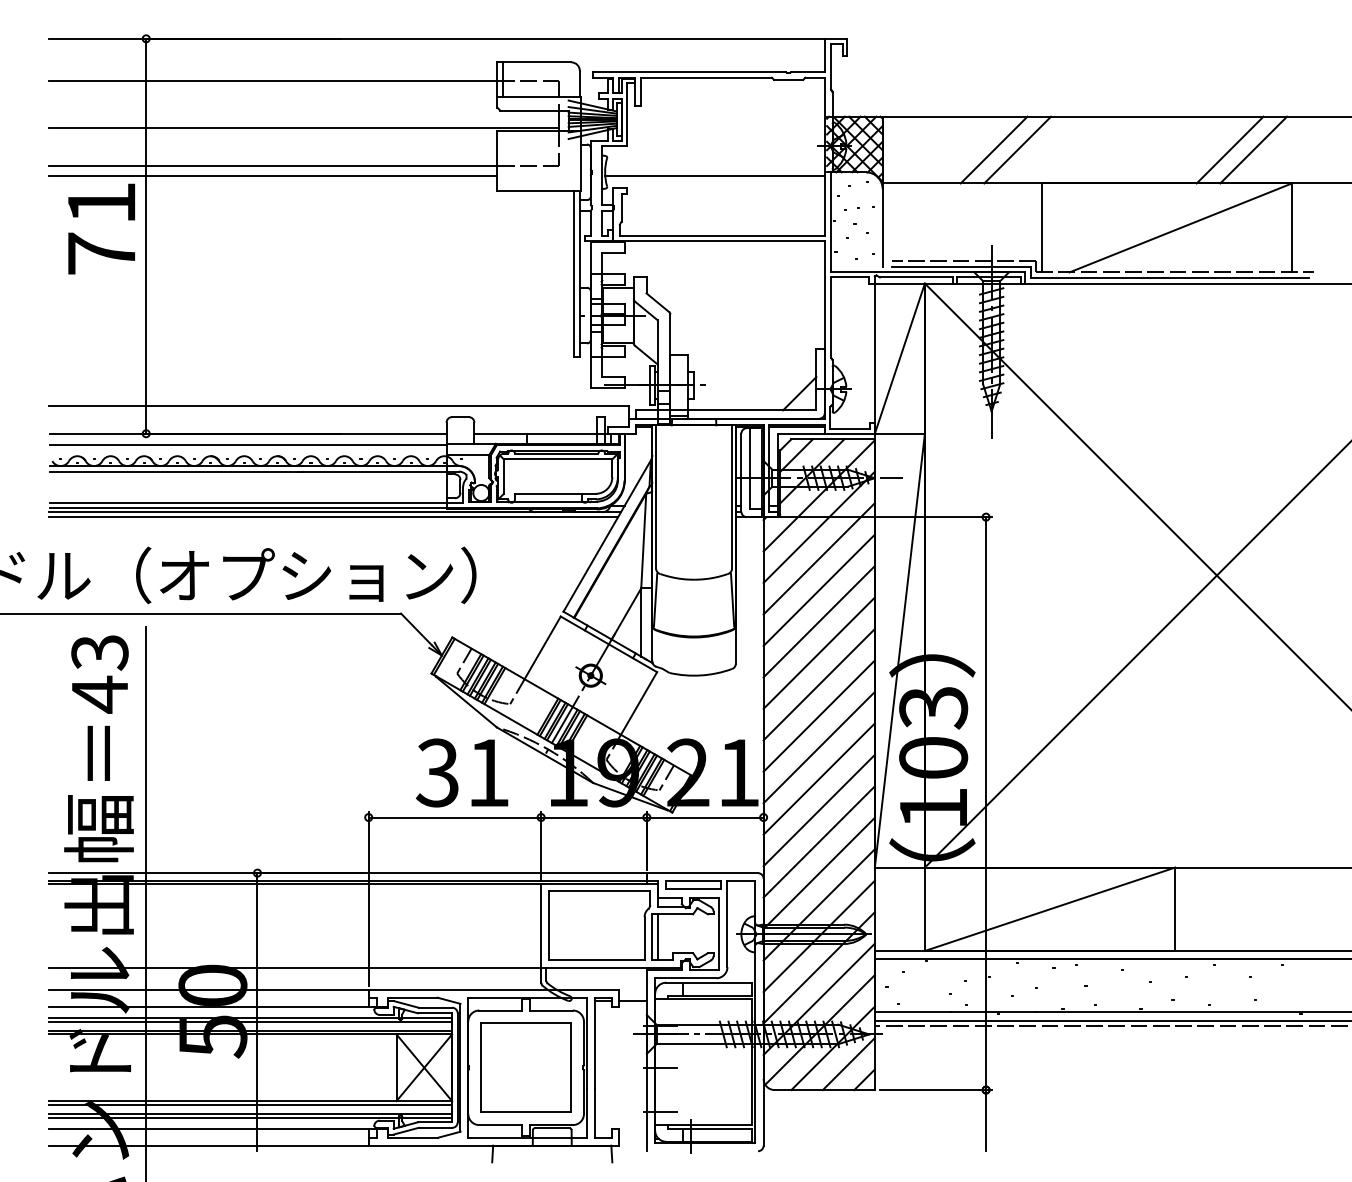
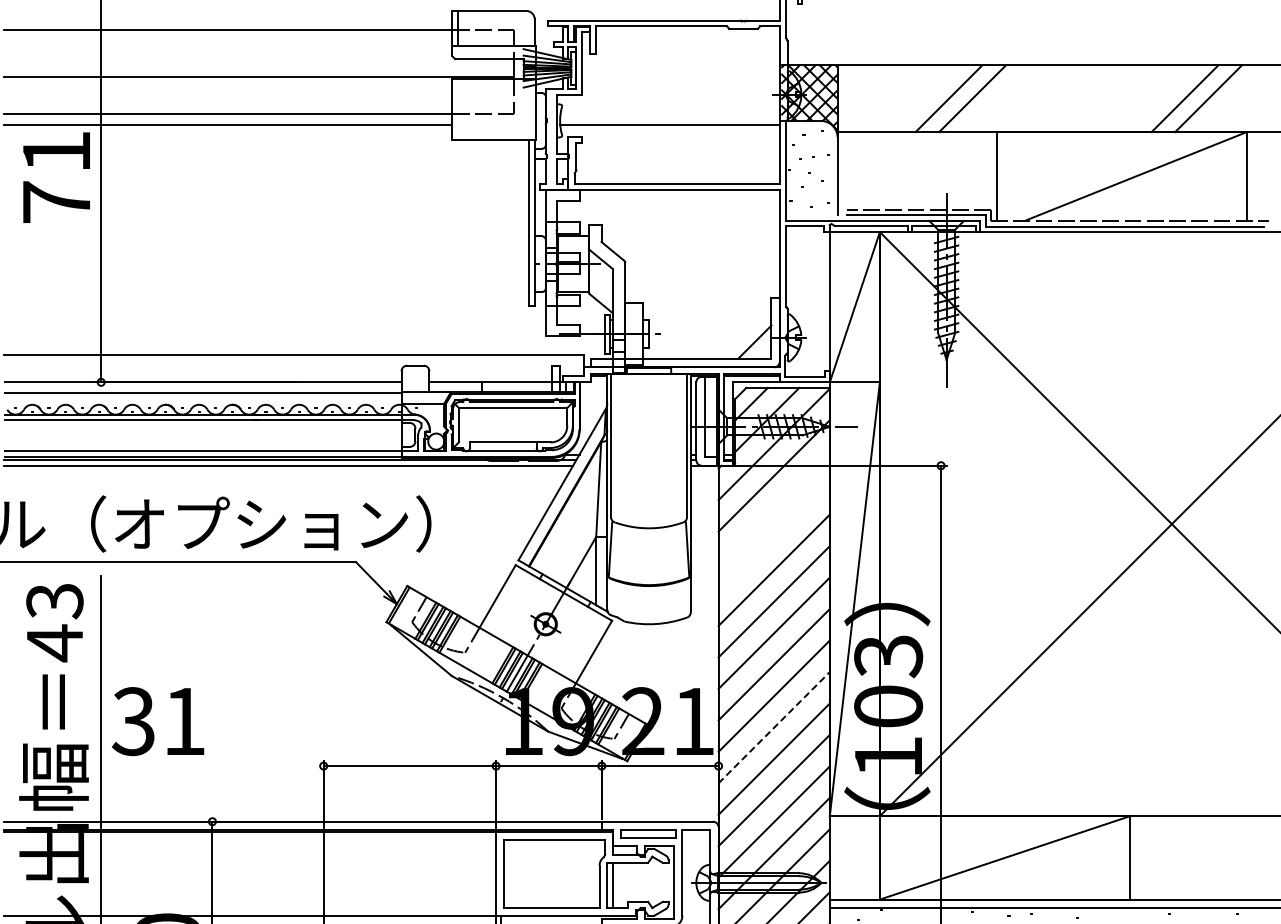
line: (818, 558) -> (773, 507), removed
line: (818, 589) -> (773, 538), removed
text: (462, 772) -> (158, 721), moved
line: (819, 779) -> (774, 728), solid -> dashed

